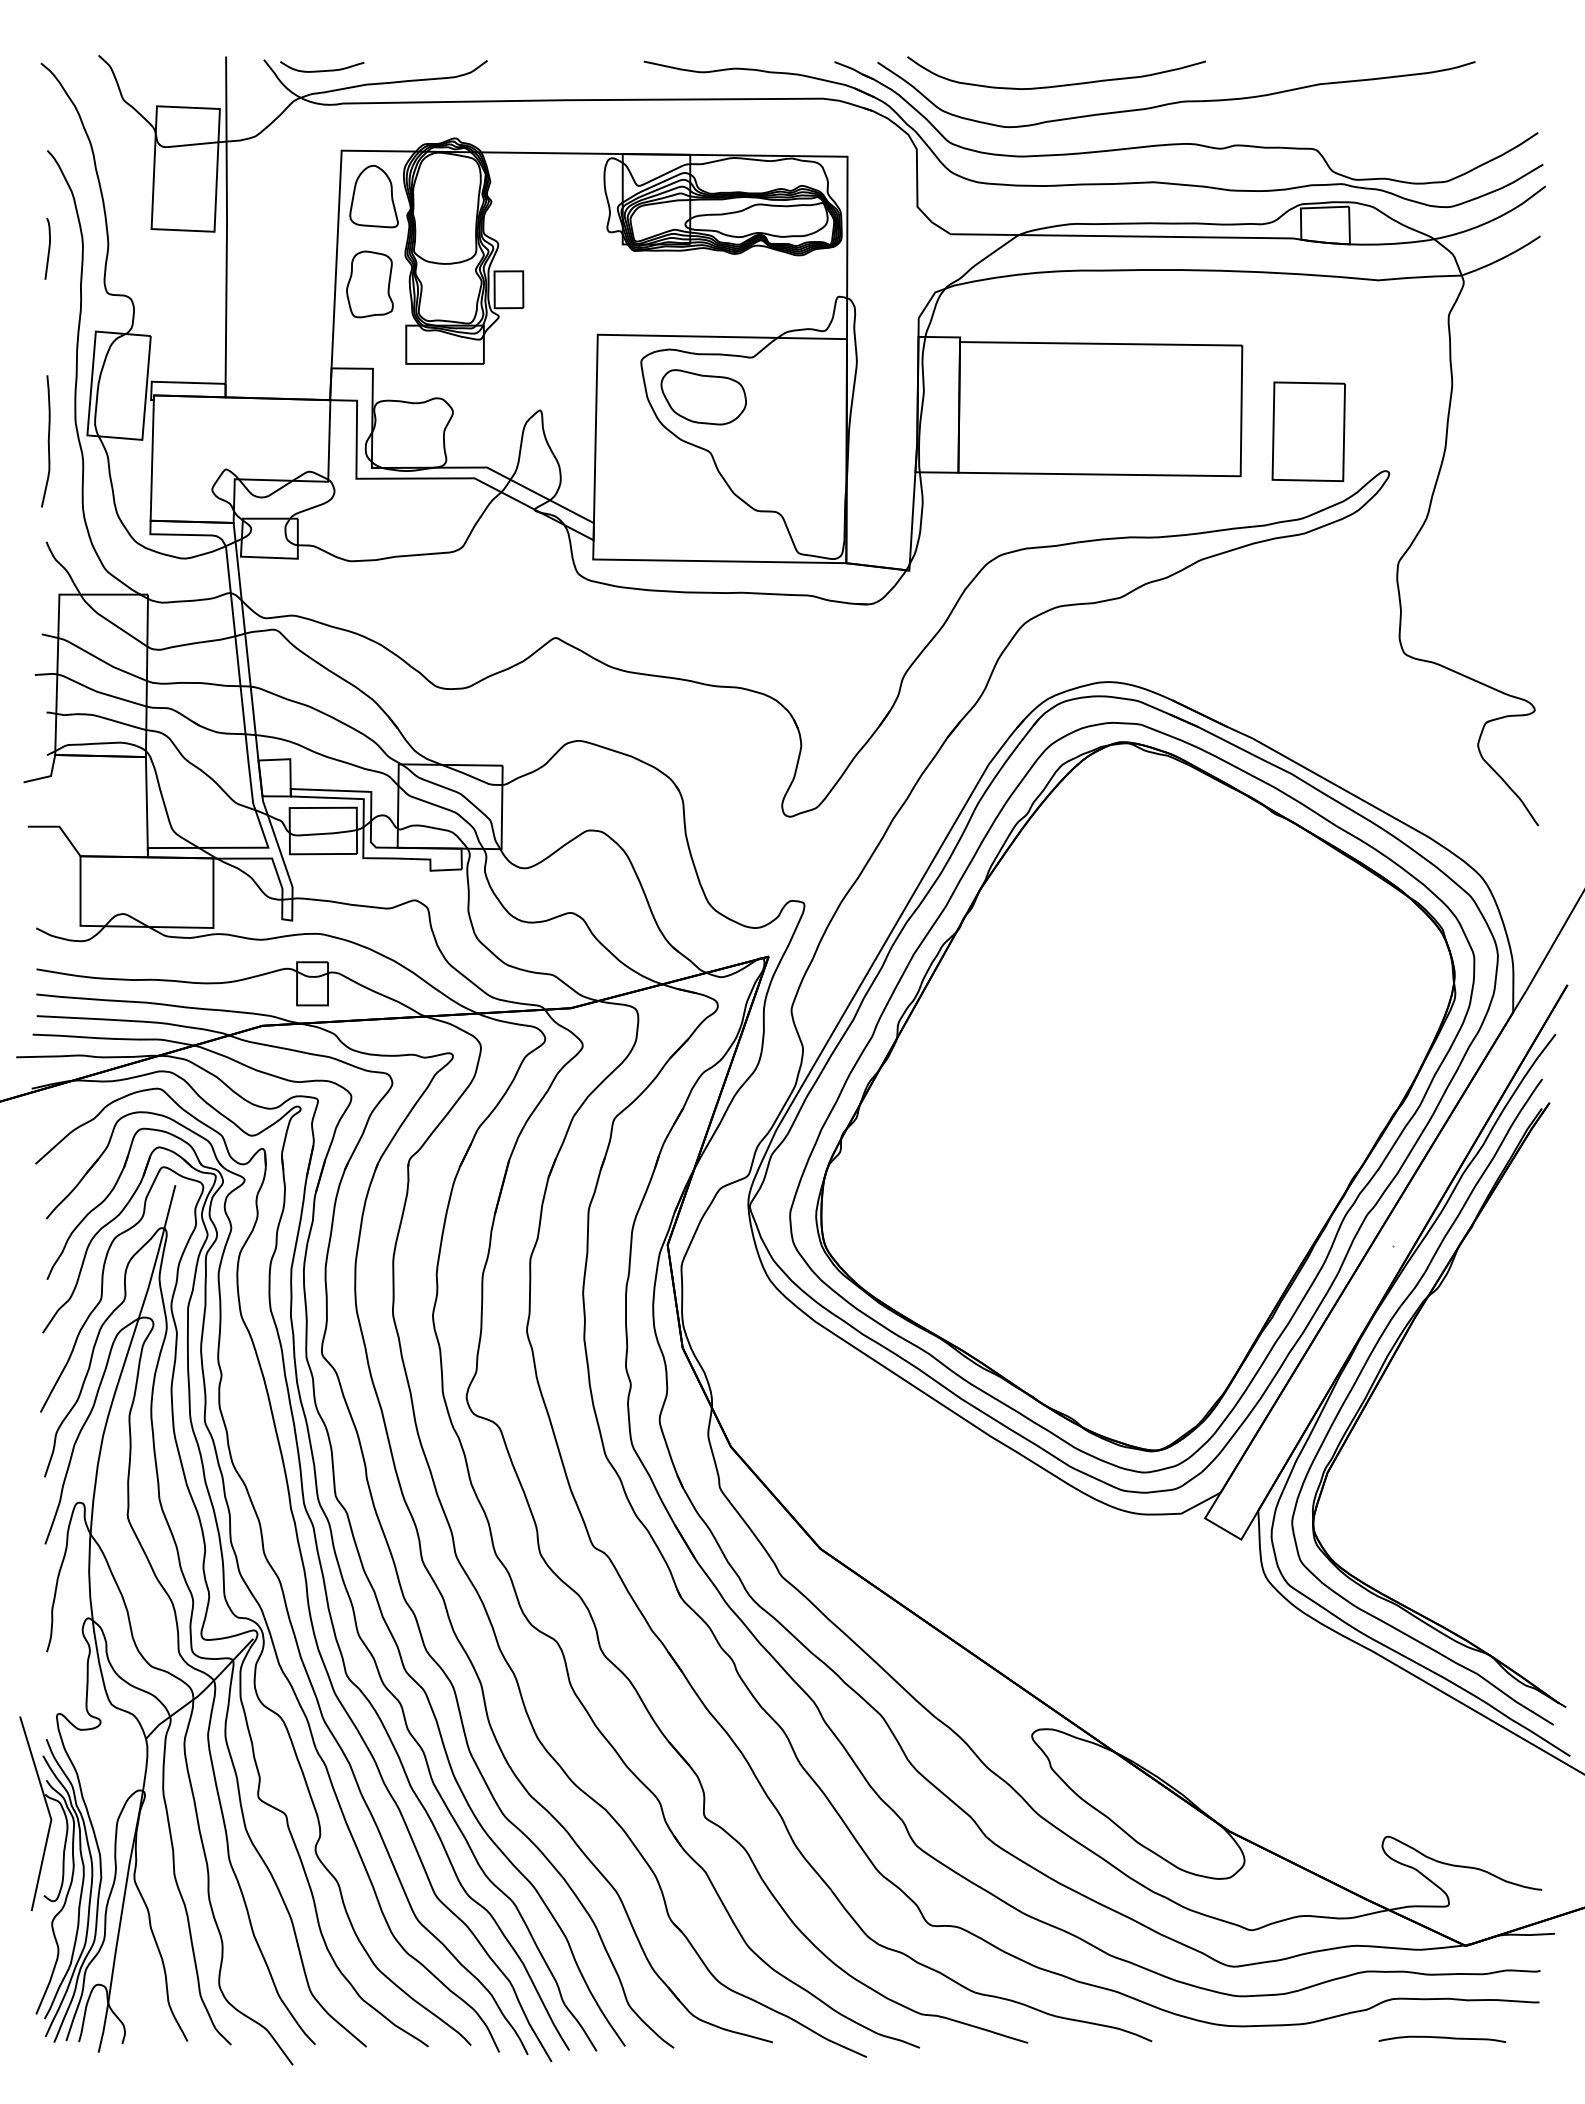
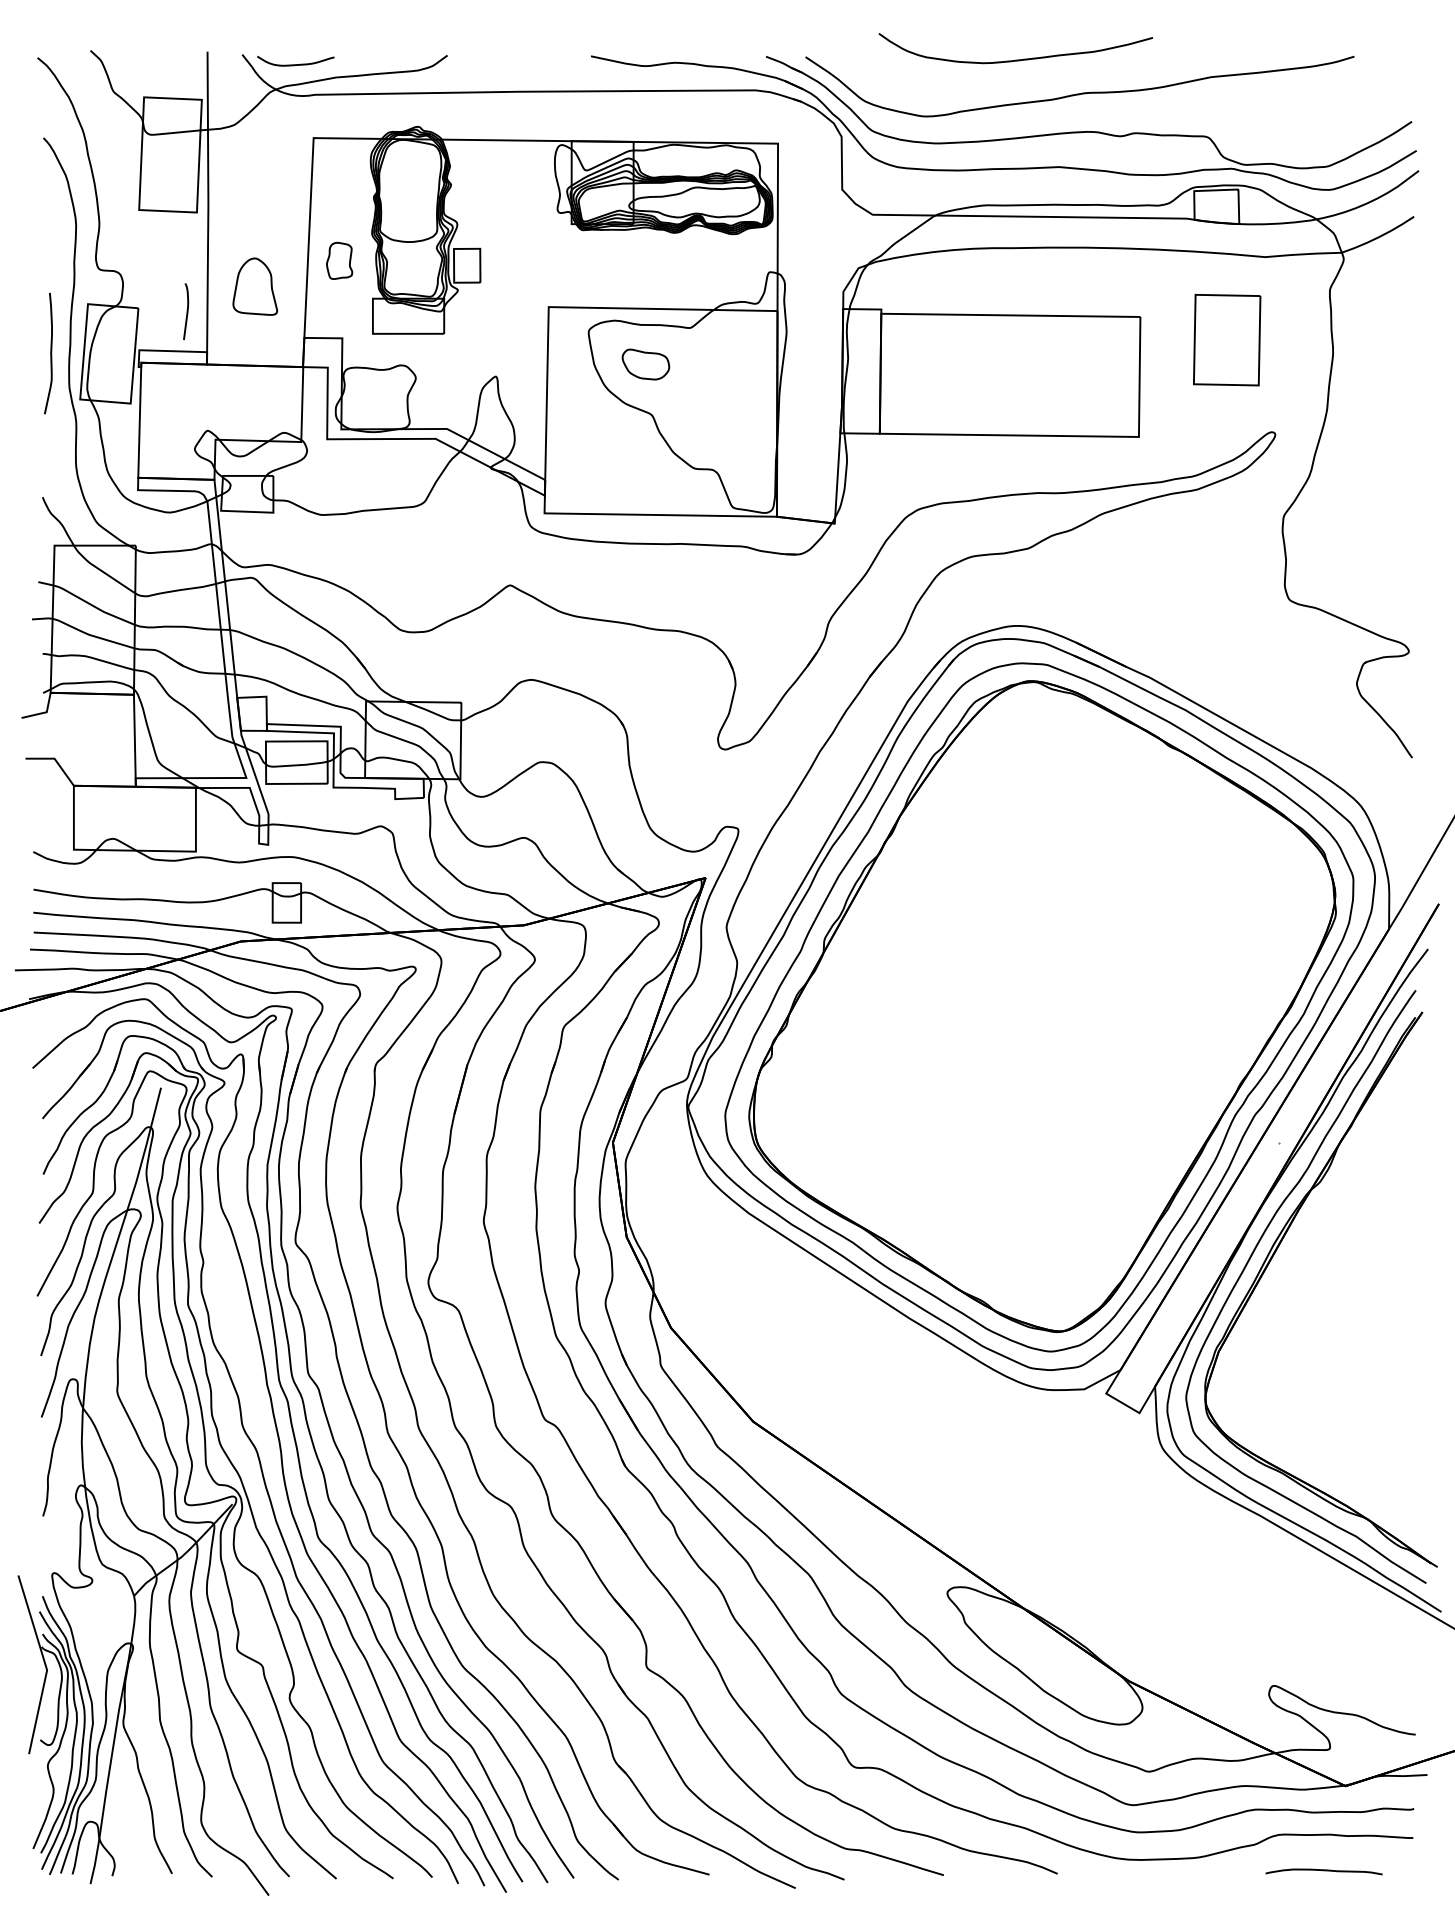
curve: (1061, 84) -> (1020, 58), moved
part: (373, 196) -> (254, 286), moved
curve: (48, 248) -> (186, 311), moved
part: (369, 284) -> (339, 260), size x0.6
part: (703, 397) -> (645, 364), size x0.6
part: (1308, 431) -> (1226, 339), moved
curve: (47, 441) -> (50, 353), moved

